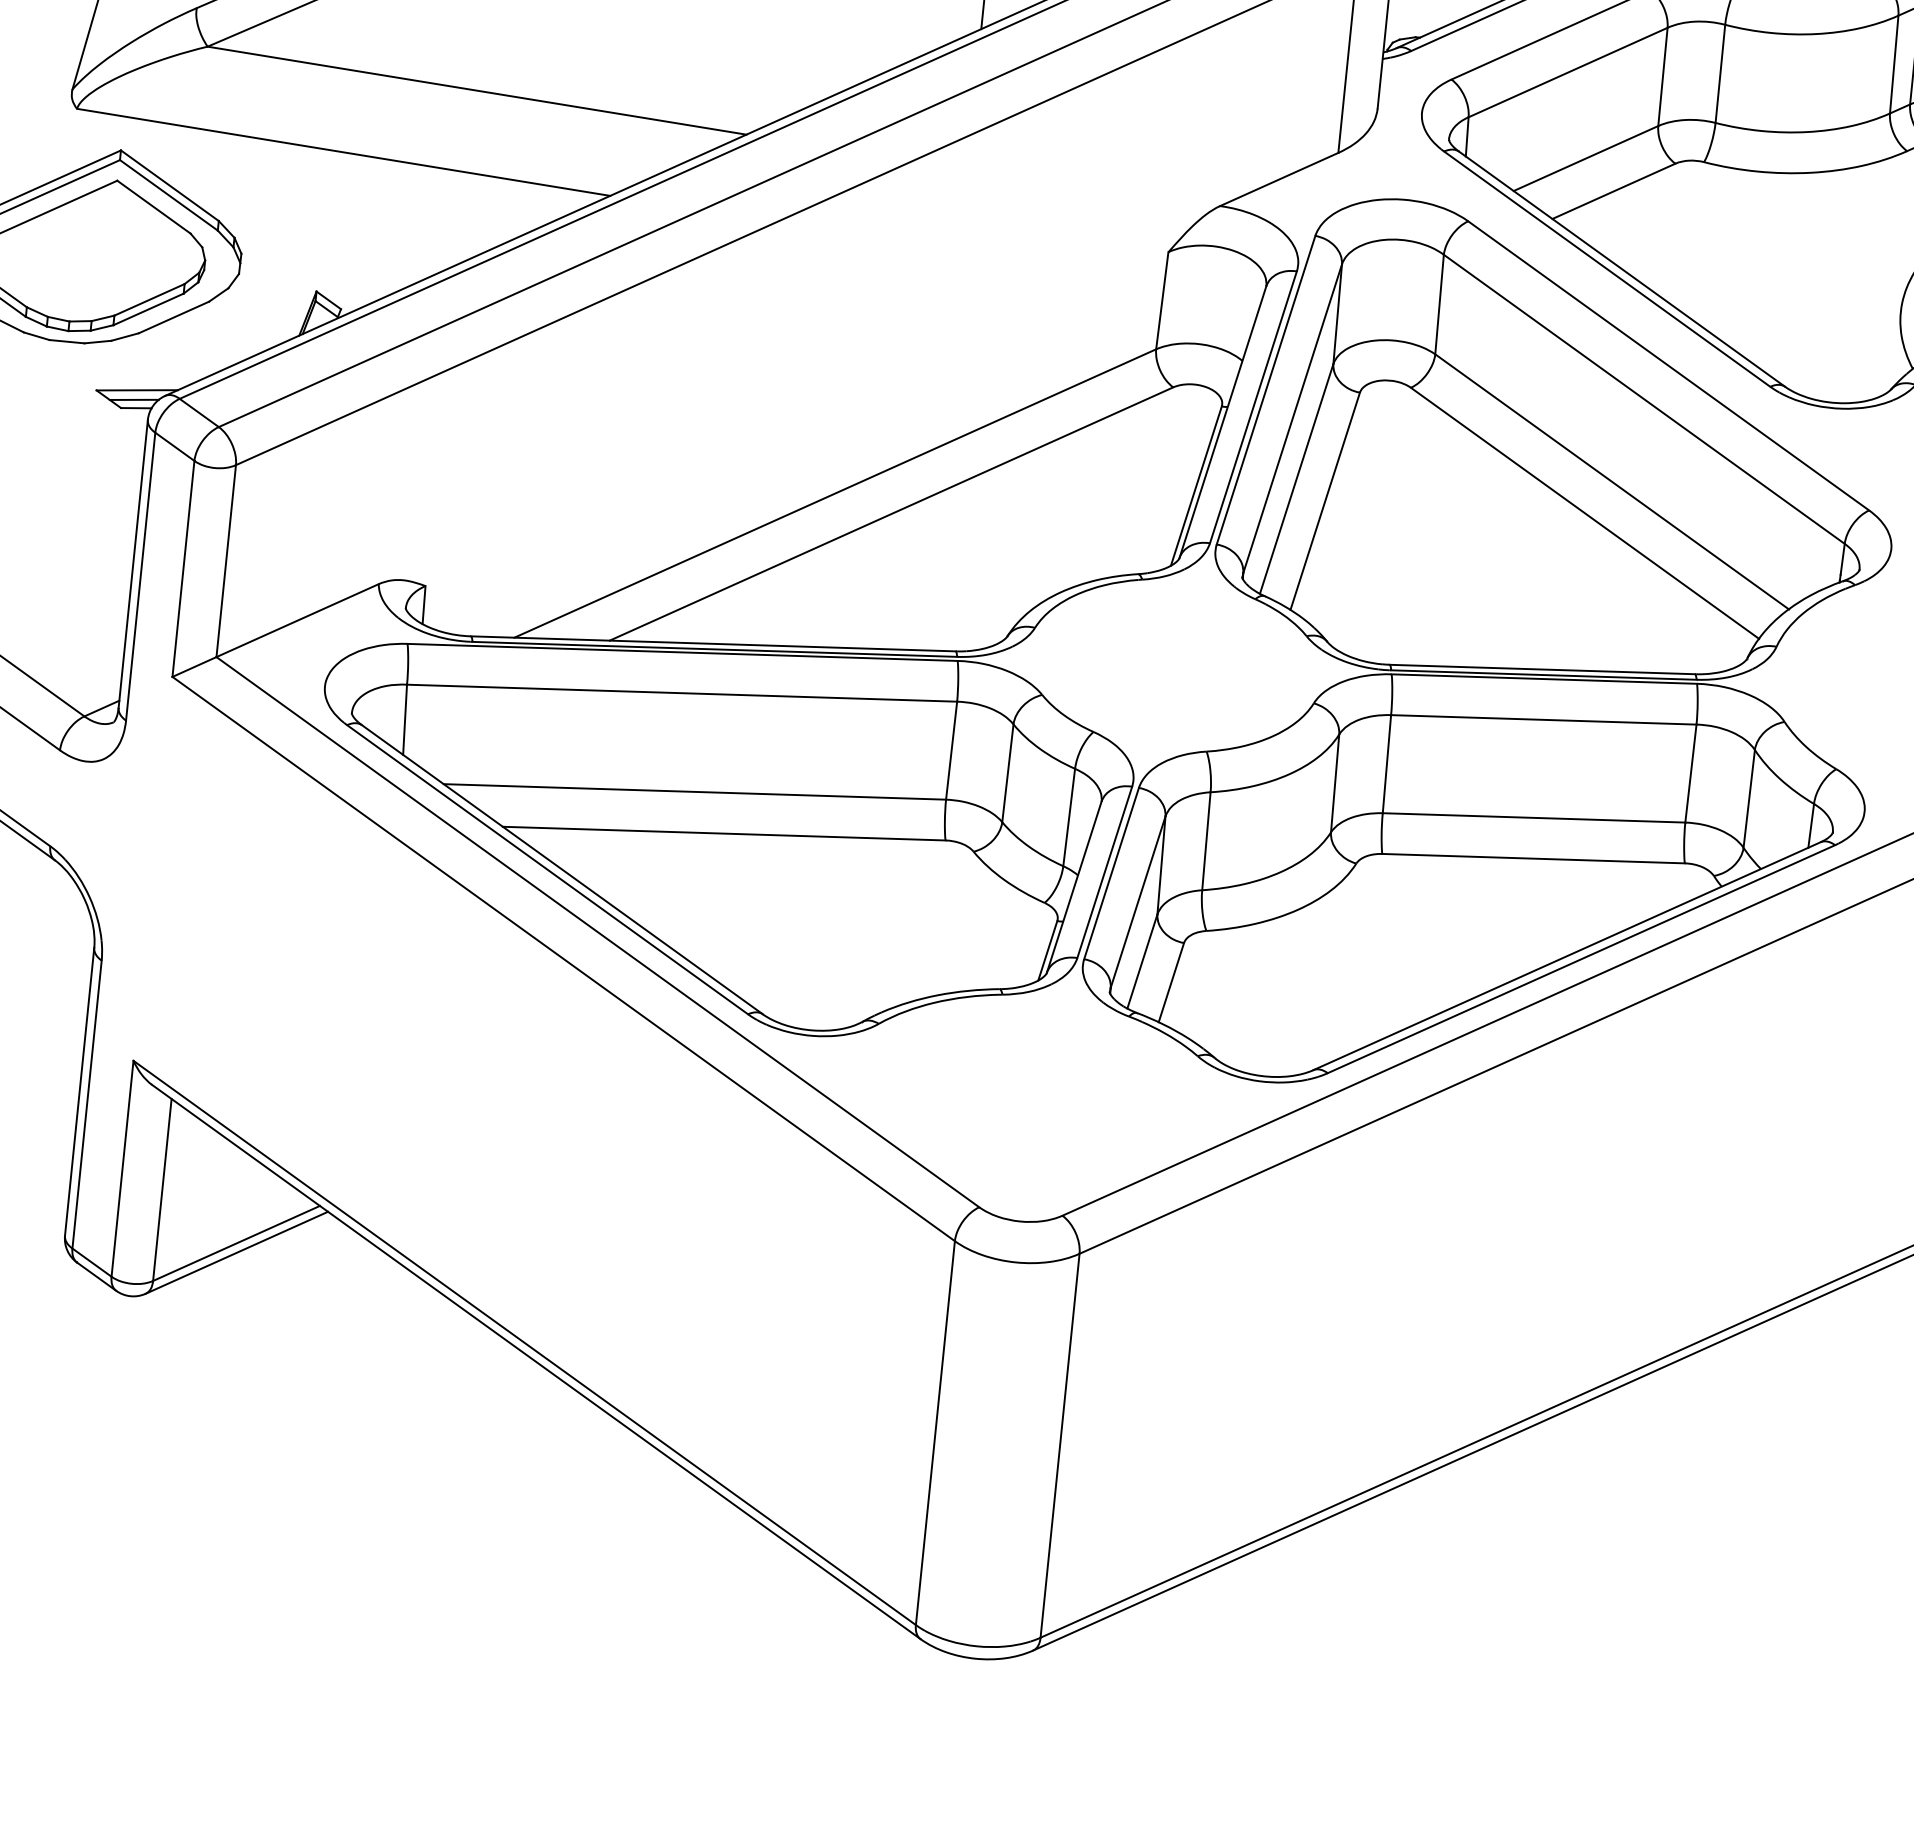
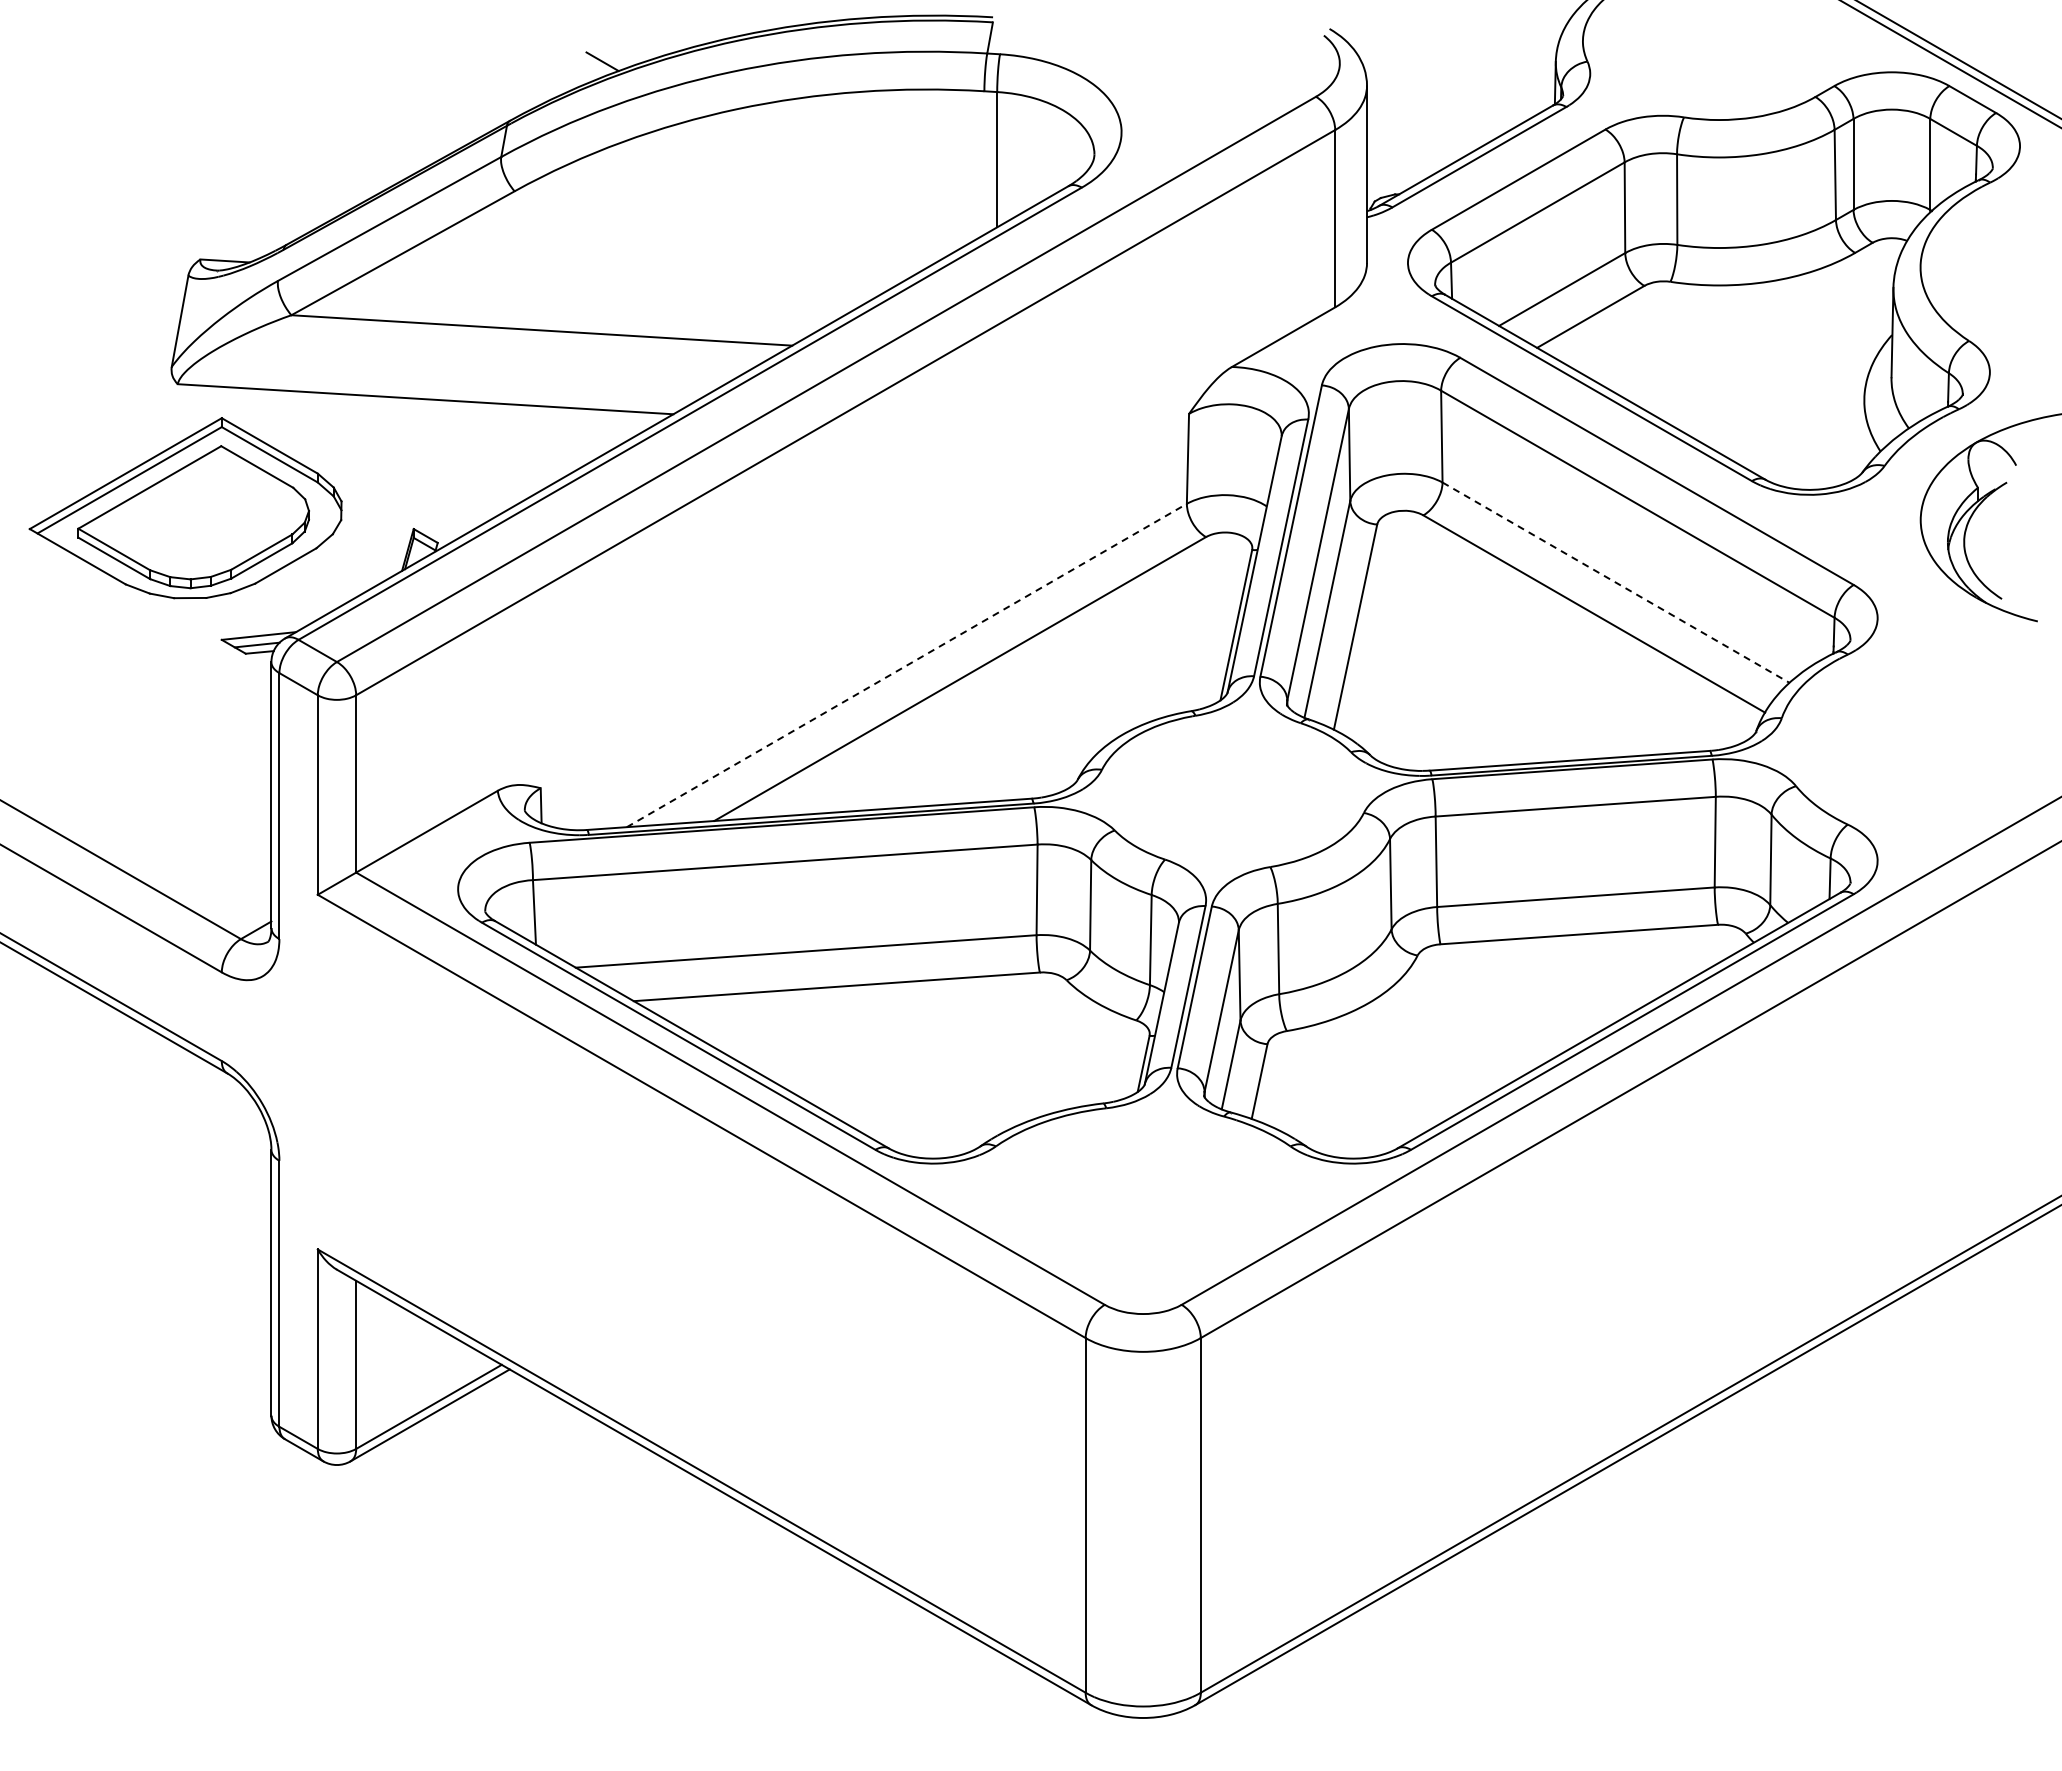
line: (1612, 482) -> (1616, 583), solid -> dashed
line: (836, 493) -> (907, 665), solid -> dashed

